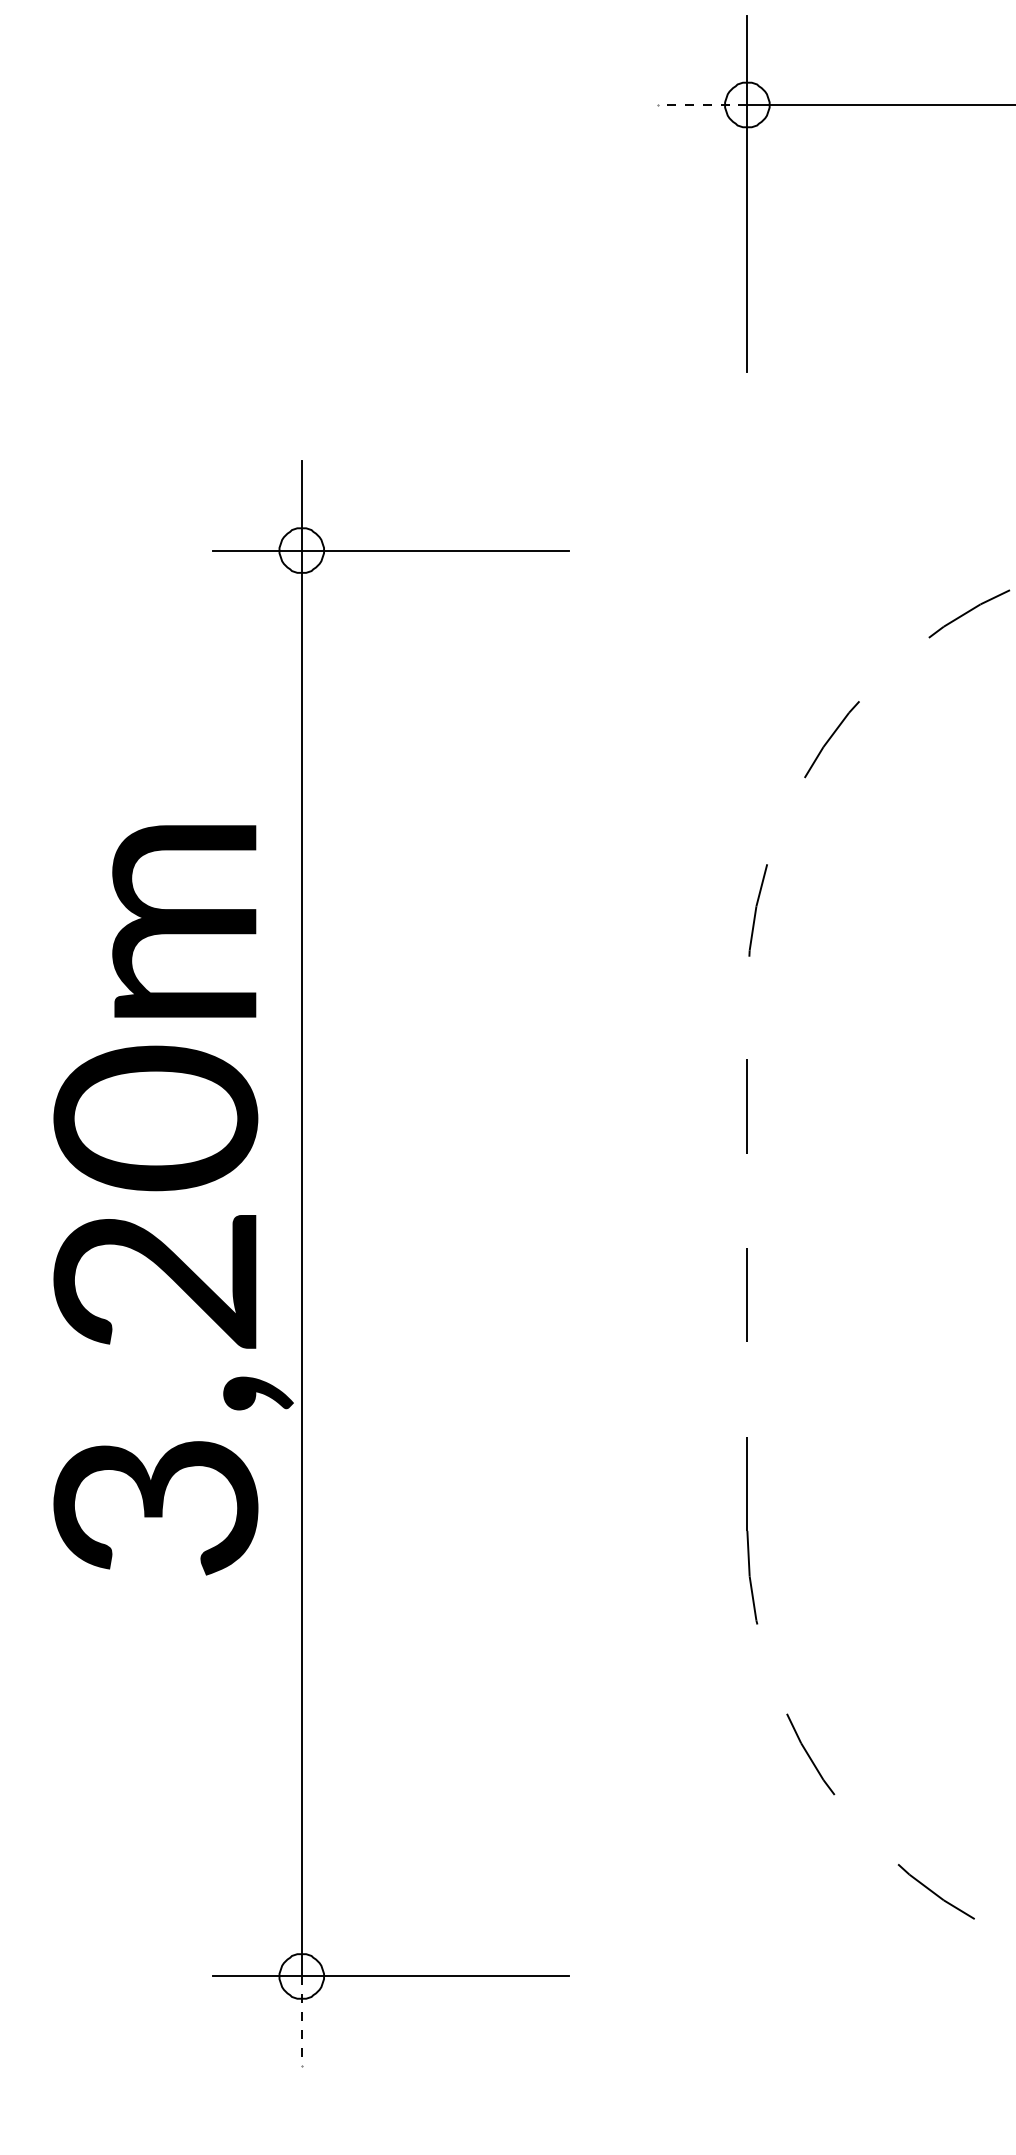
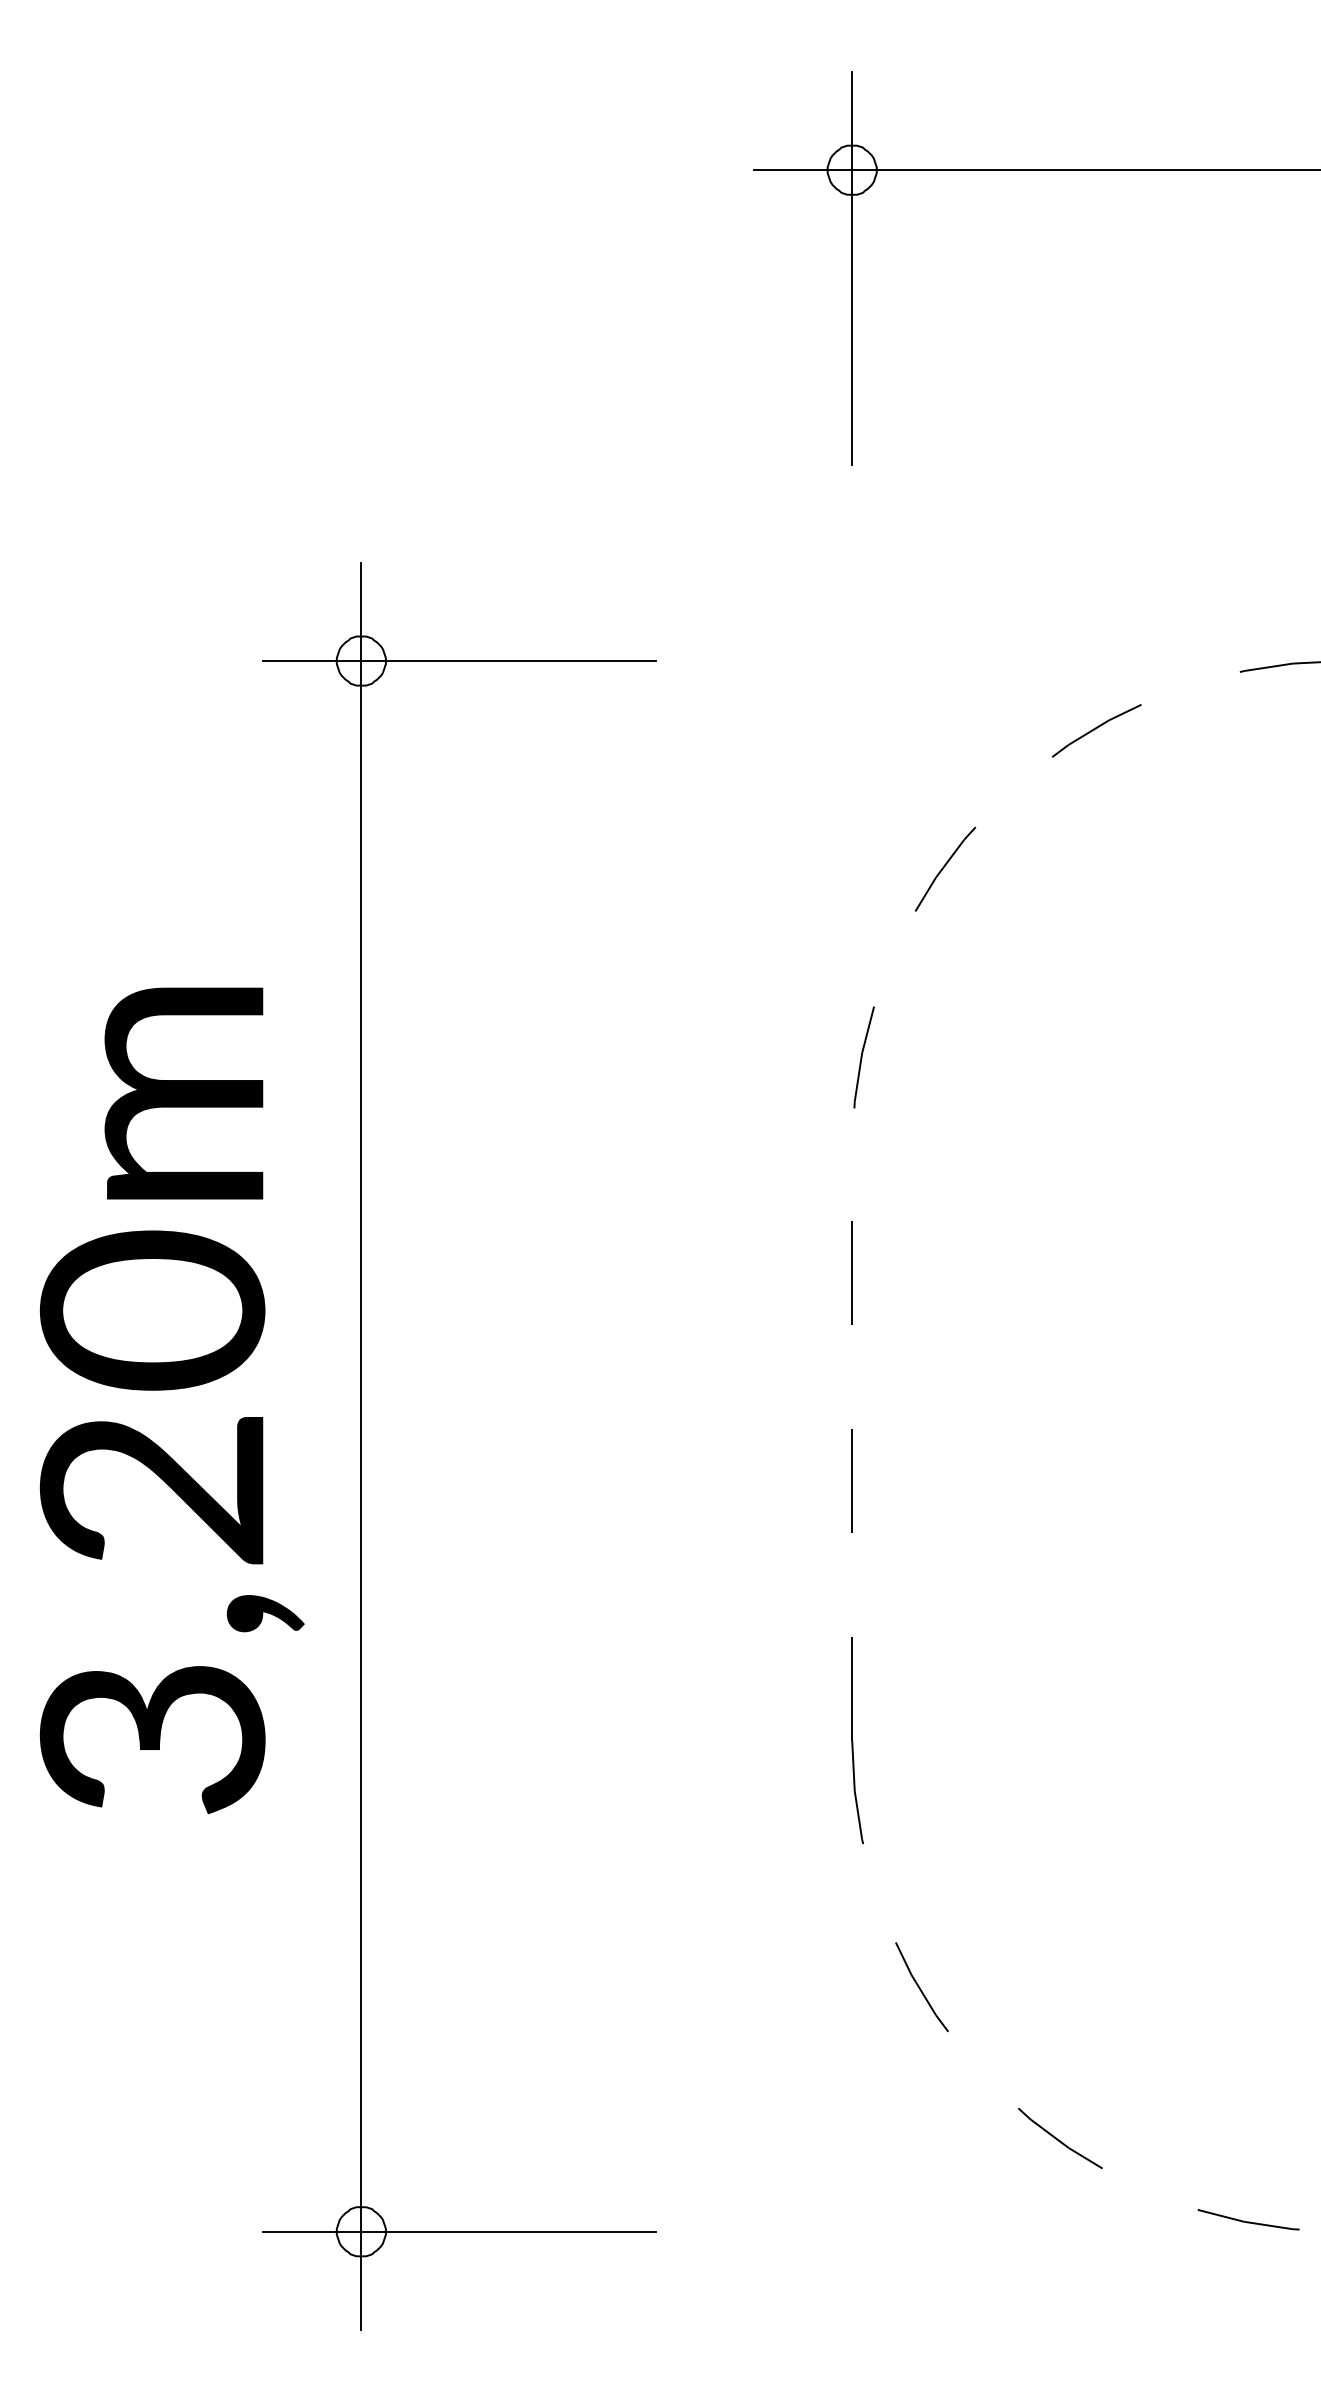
line: (702, 105) -> (802, 170), dashed -> solid
text: (172, 1200) -> (171, 1400), moved
line: (301, 2021) -> (361, 2281), dashed -> solid

